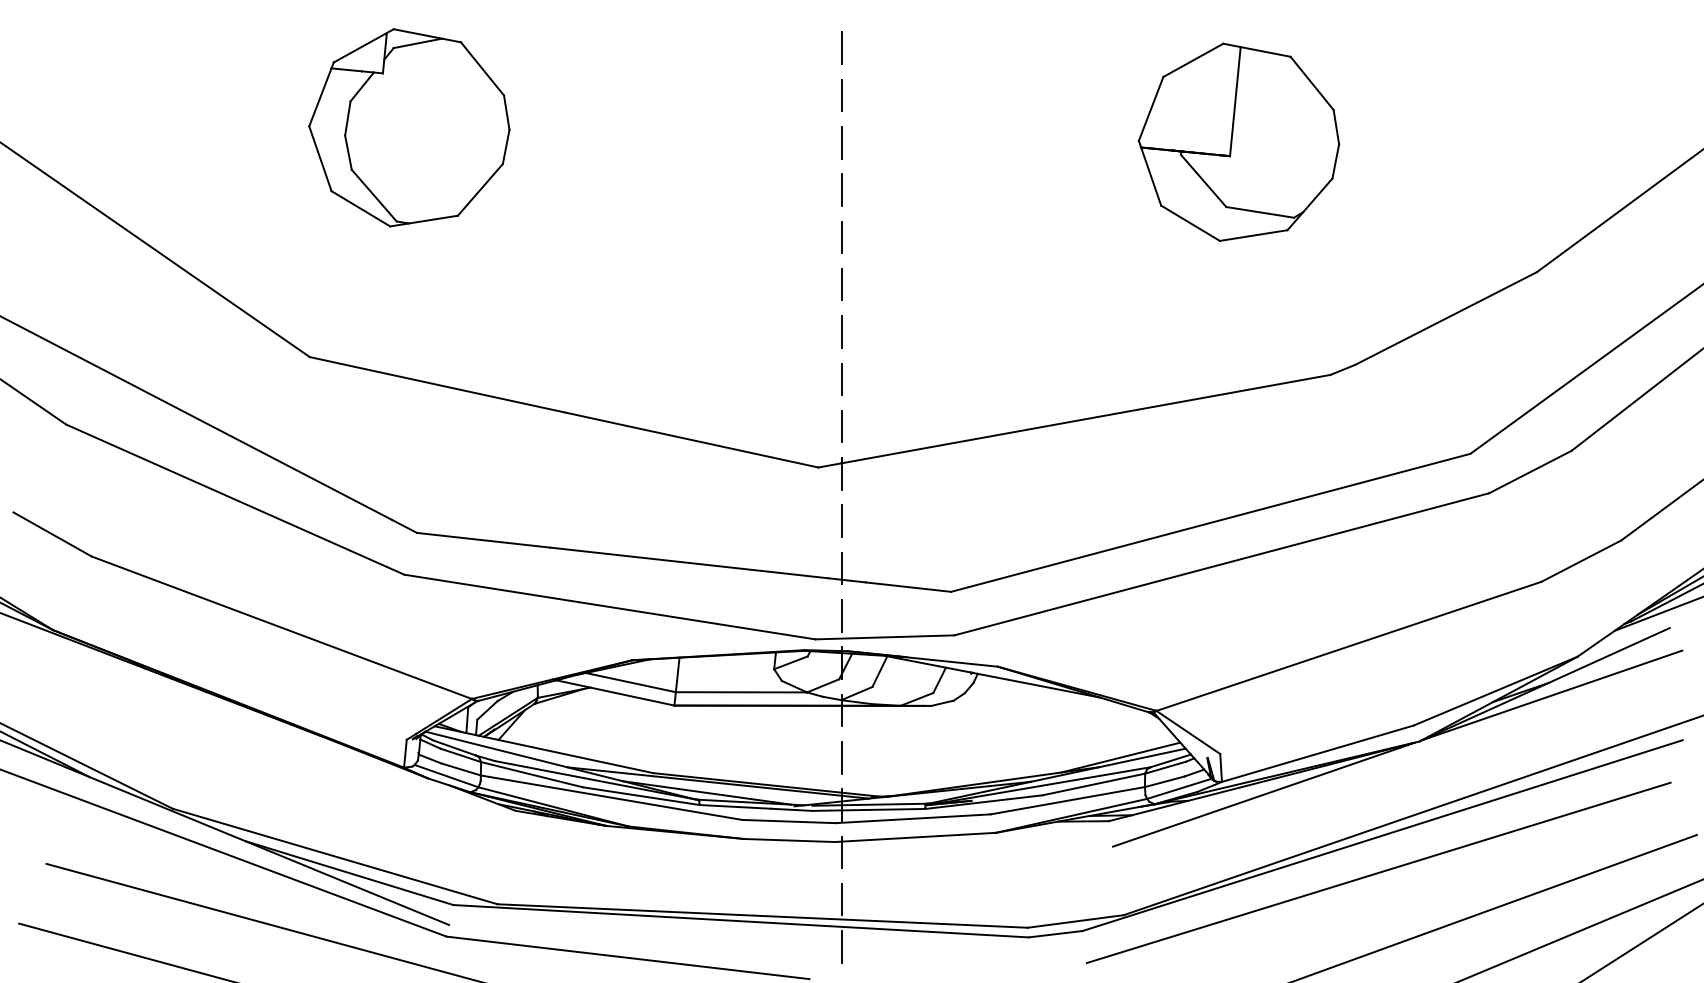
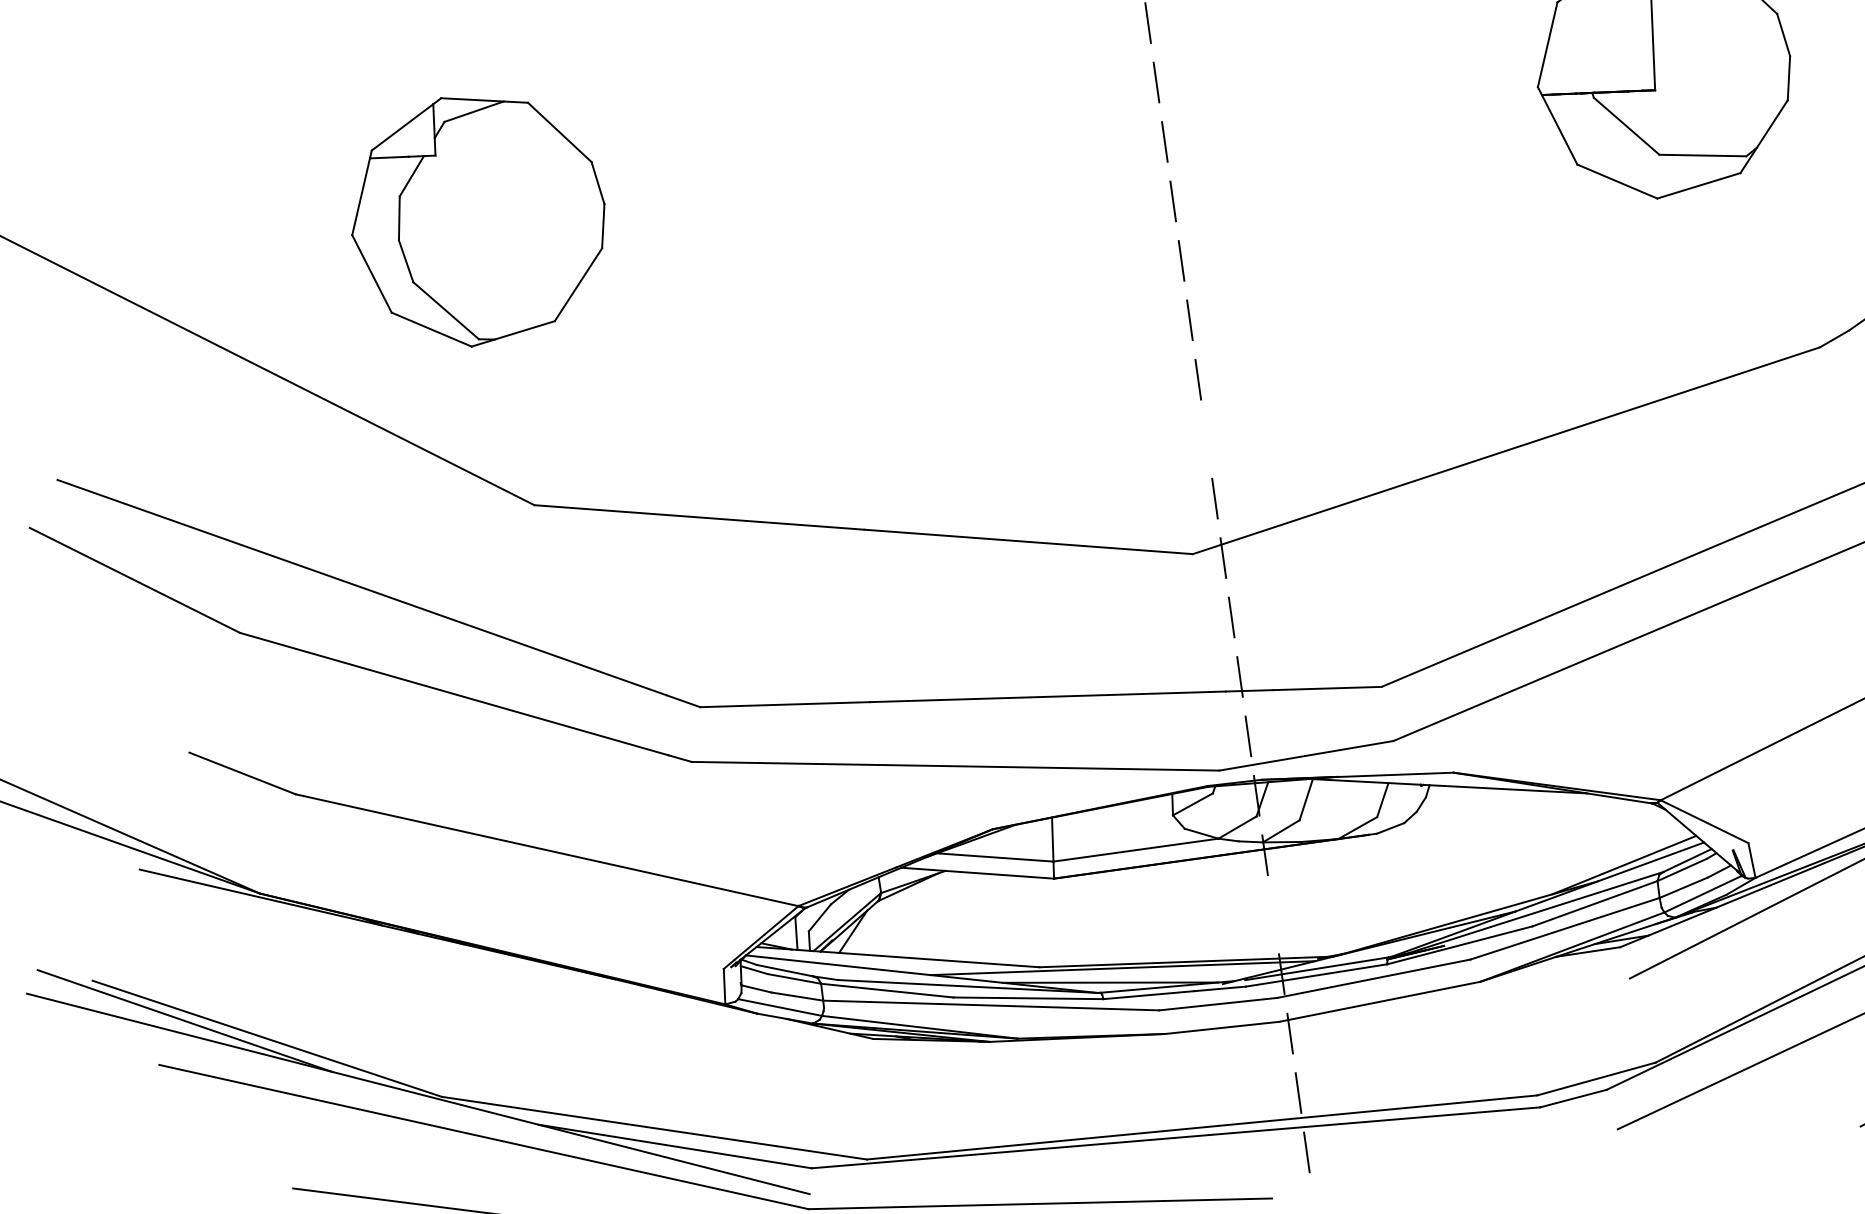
part: (409, 127) -> (478, 218), moved
line: (841, 379) -> (1206, 439), removed
line: (841, 757) -> (1273, 914), removed

